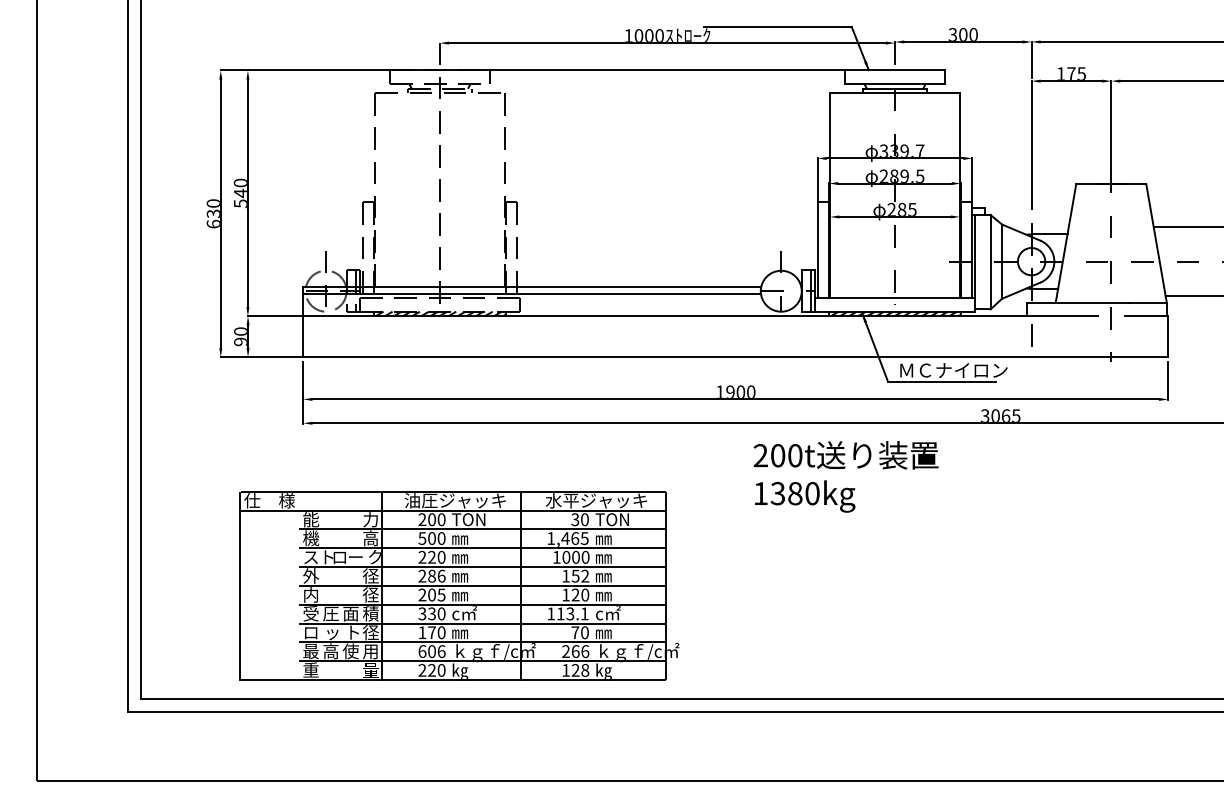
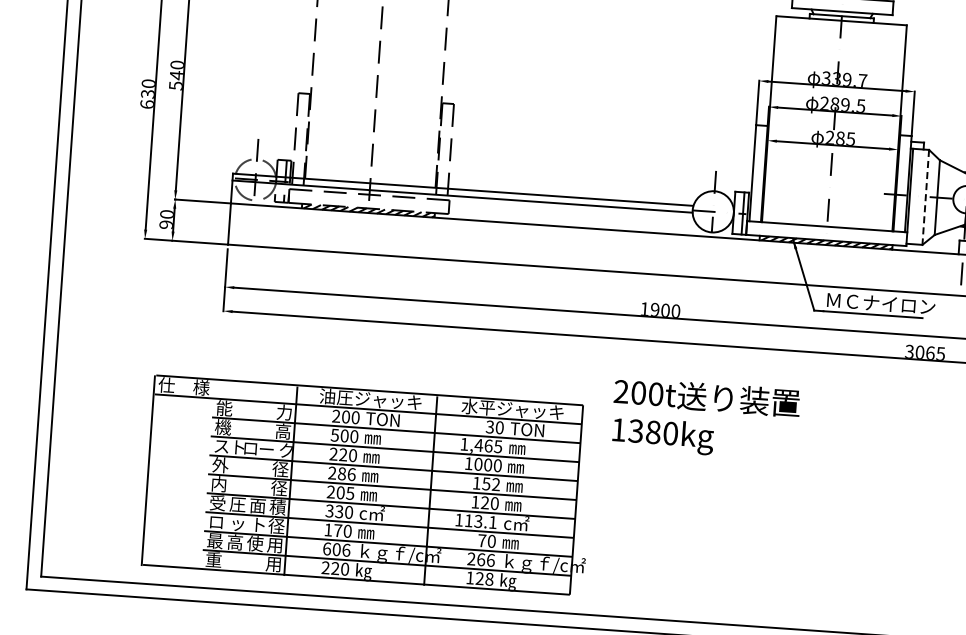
line: (990, 262) -> (925, 197), solid -> dashed
text: (845, 476) -> (705, 418), moved
text: (370, 670) -> (273, 564), 量 -> 用

